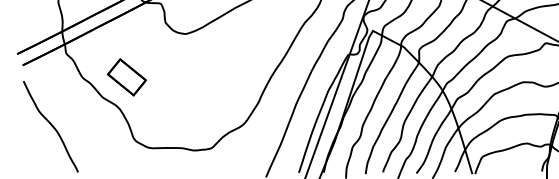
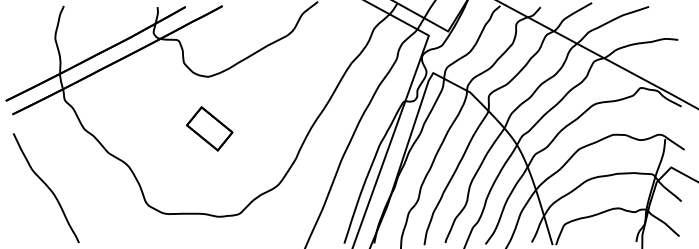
part: (126, 77) -> (209, 128), moved

